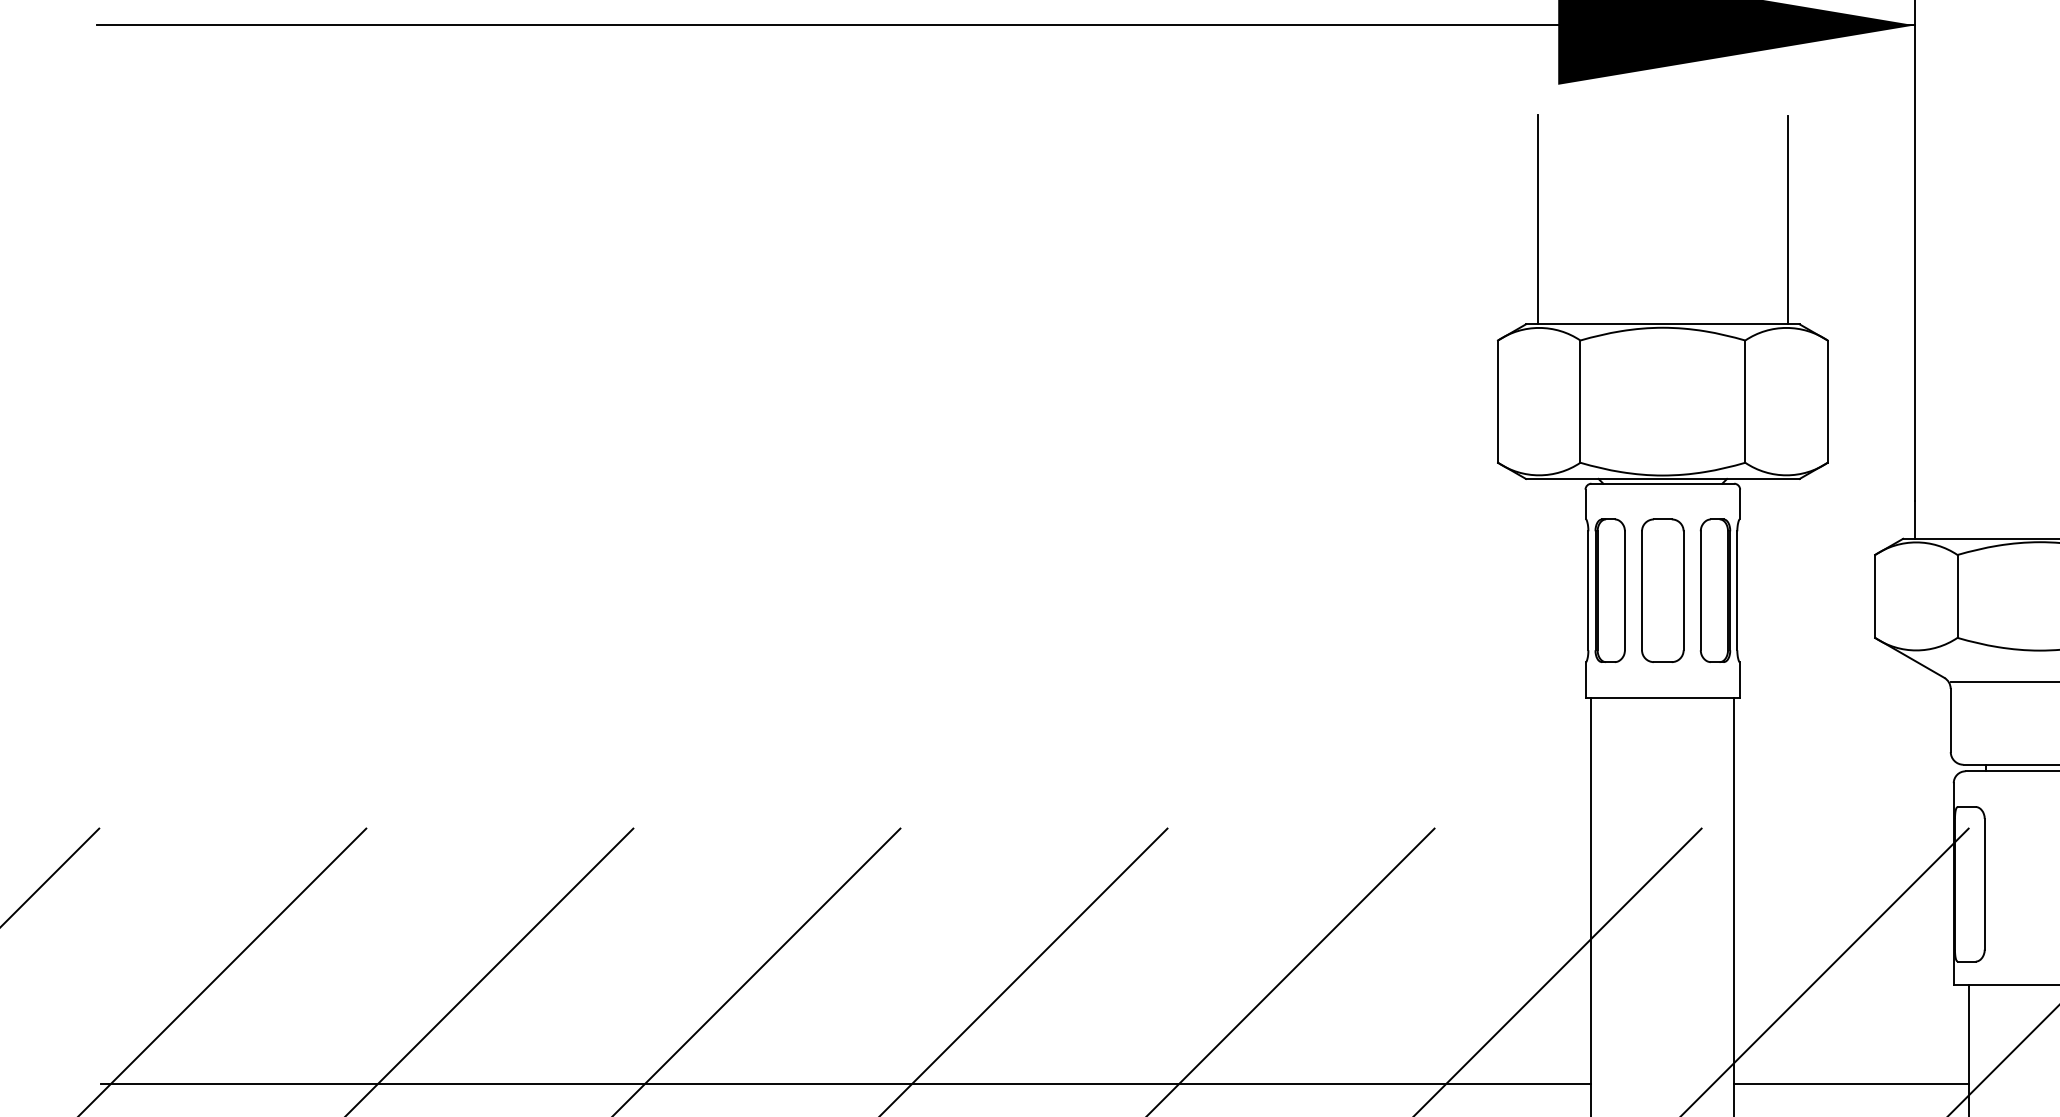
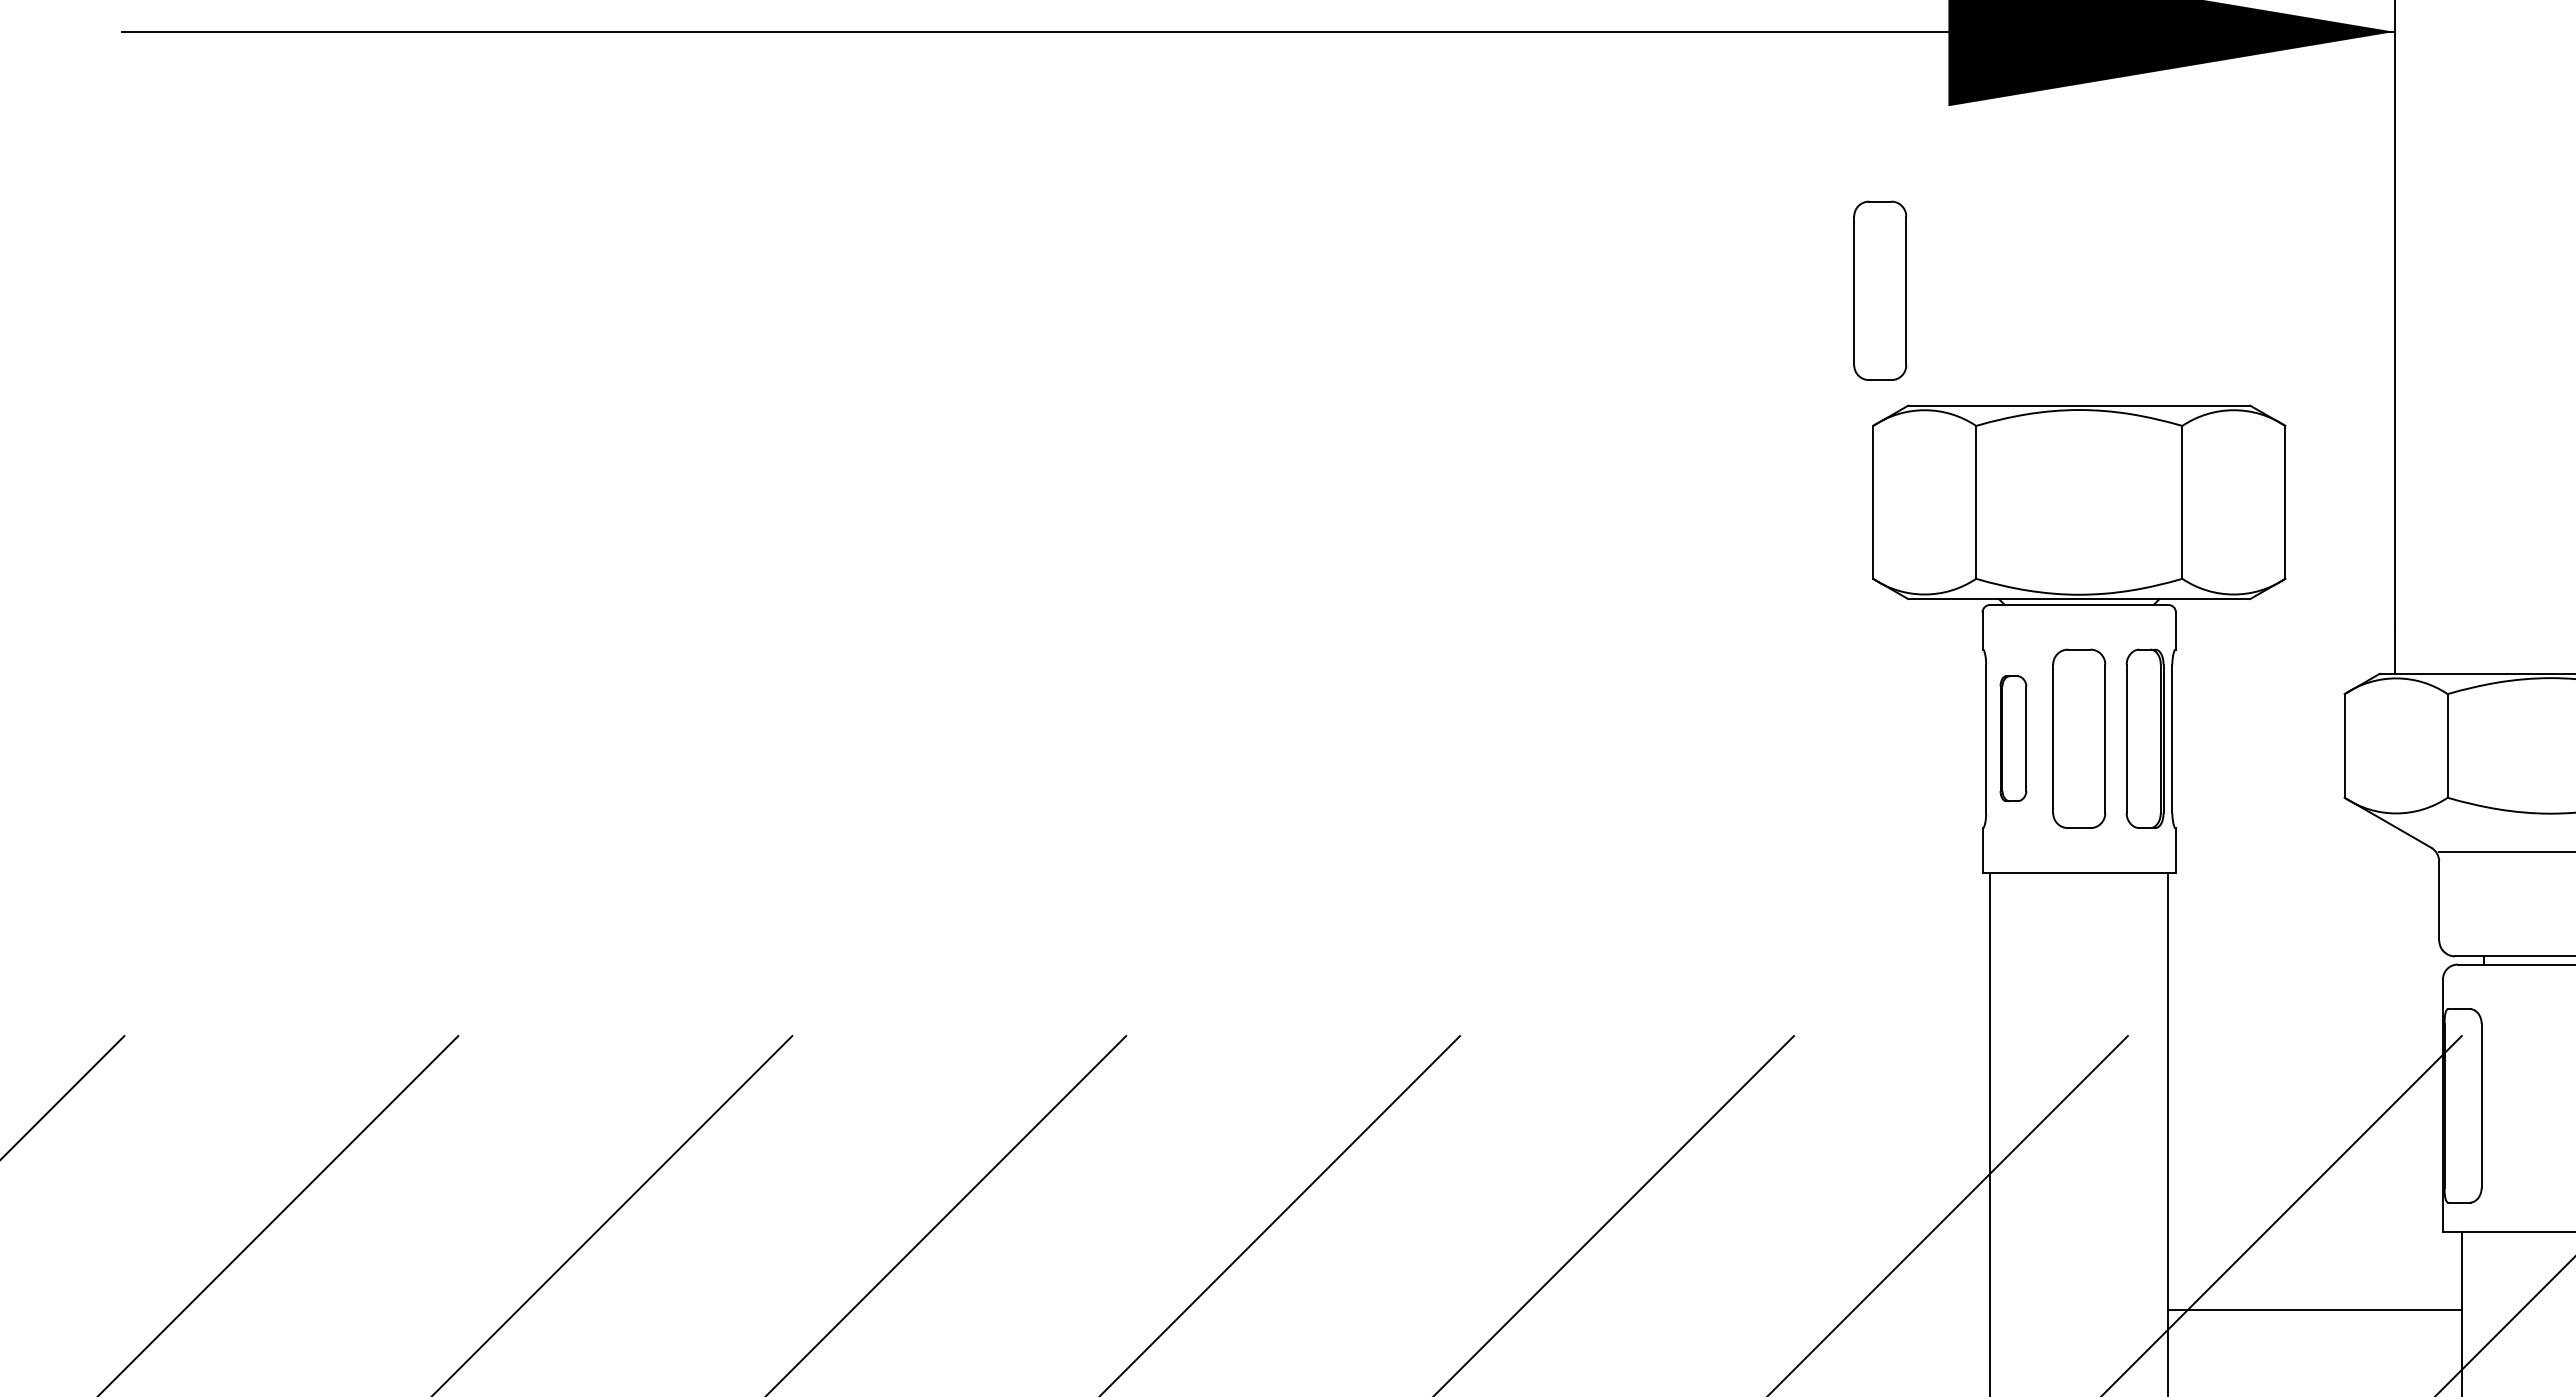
line: (1538, 219) -> (1923, 274), removed
line: (1787, 220) -> (2235, 275), removed
part: (1503, 232) -> (1880, 290), added
part: (1610, 590) -> (2013, 738), size x0.7
line: (846, 1083) -> (1058, 1355), removed
line: (1850, 1083) -> (2314, 1310), moved

